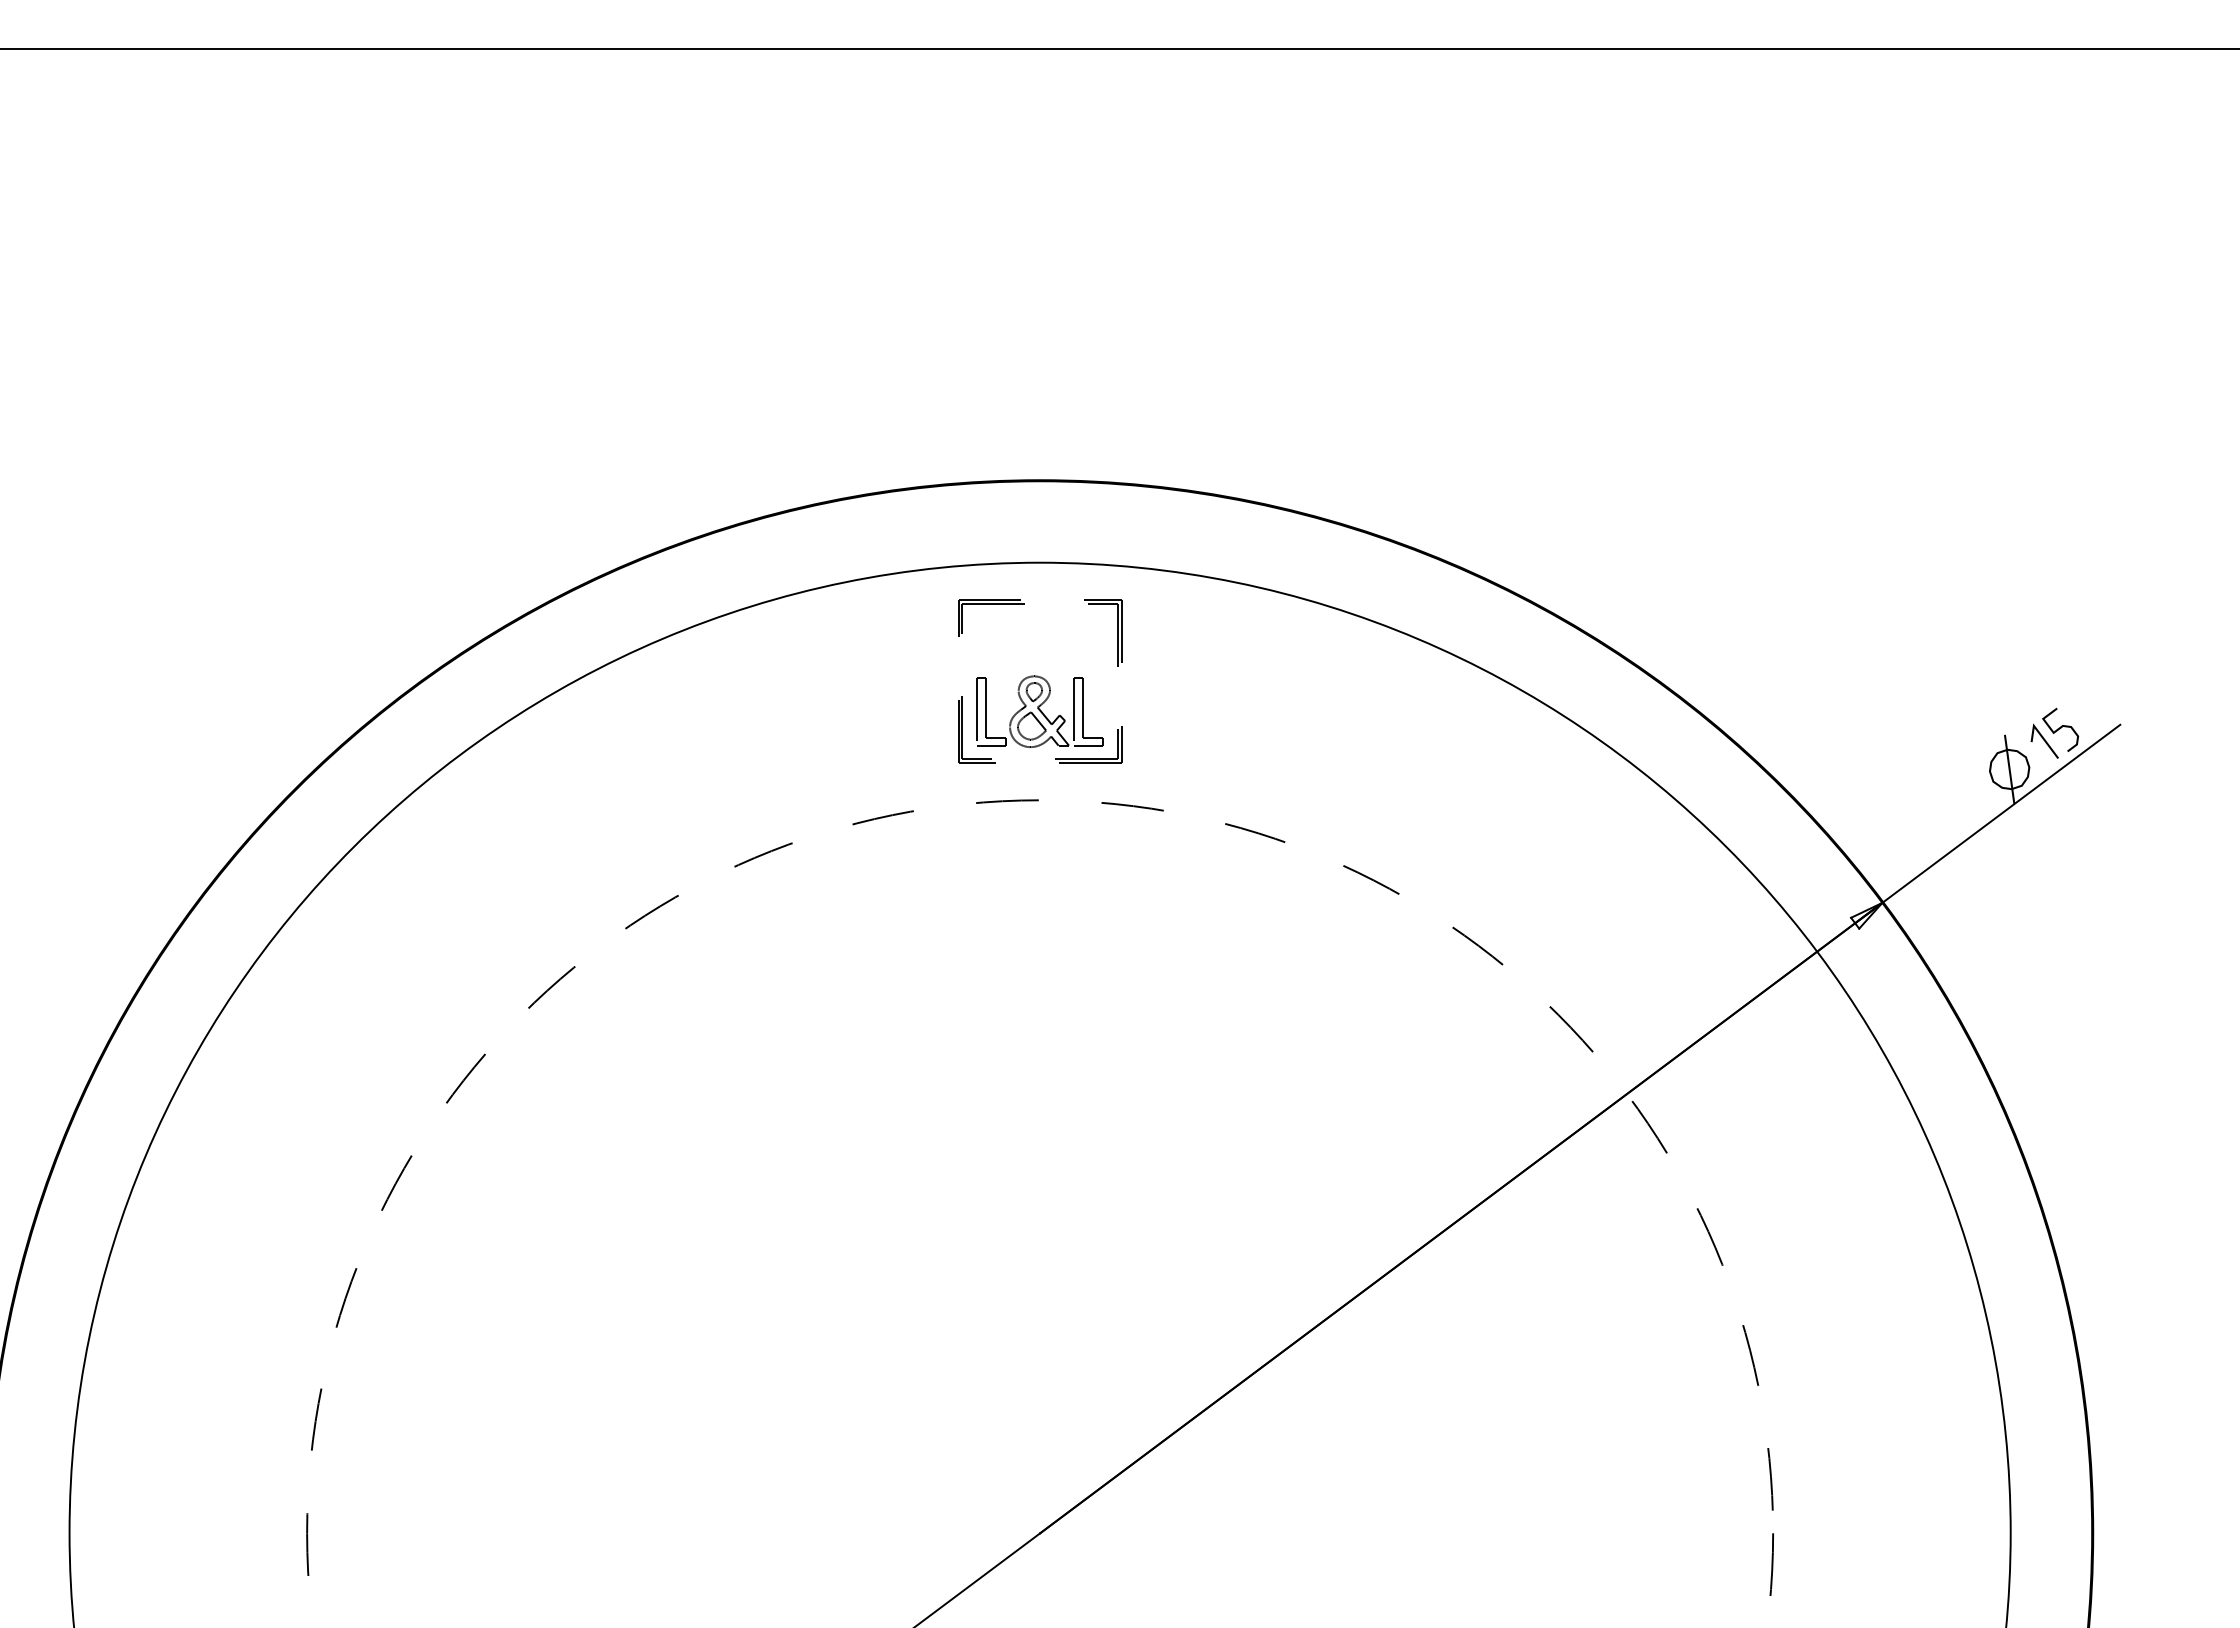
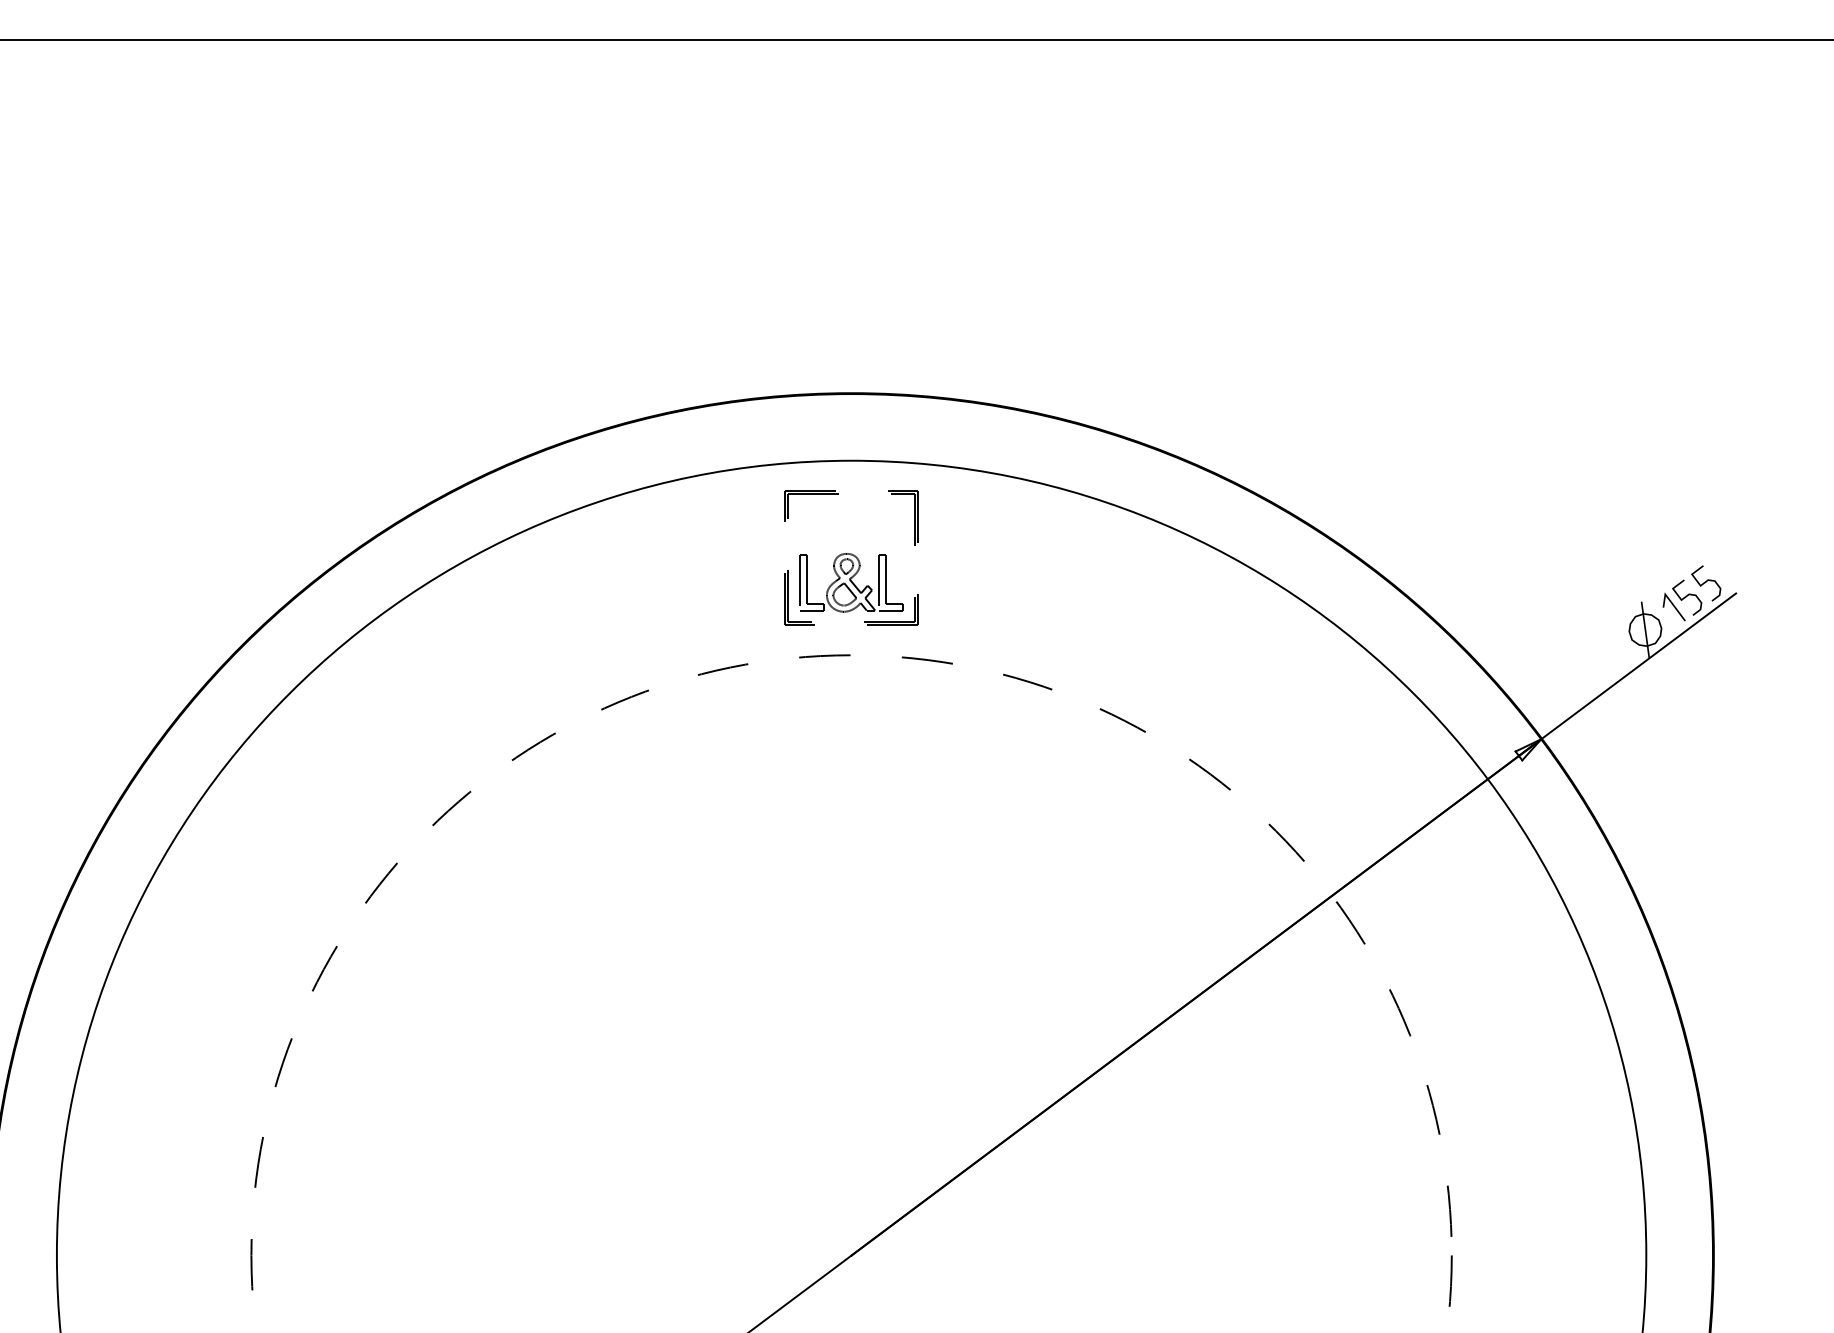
curve: (2083, 711) -> (1705, 582), added

